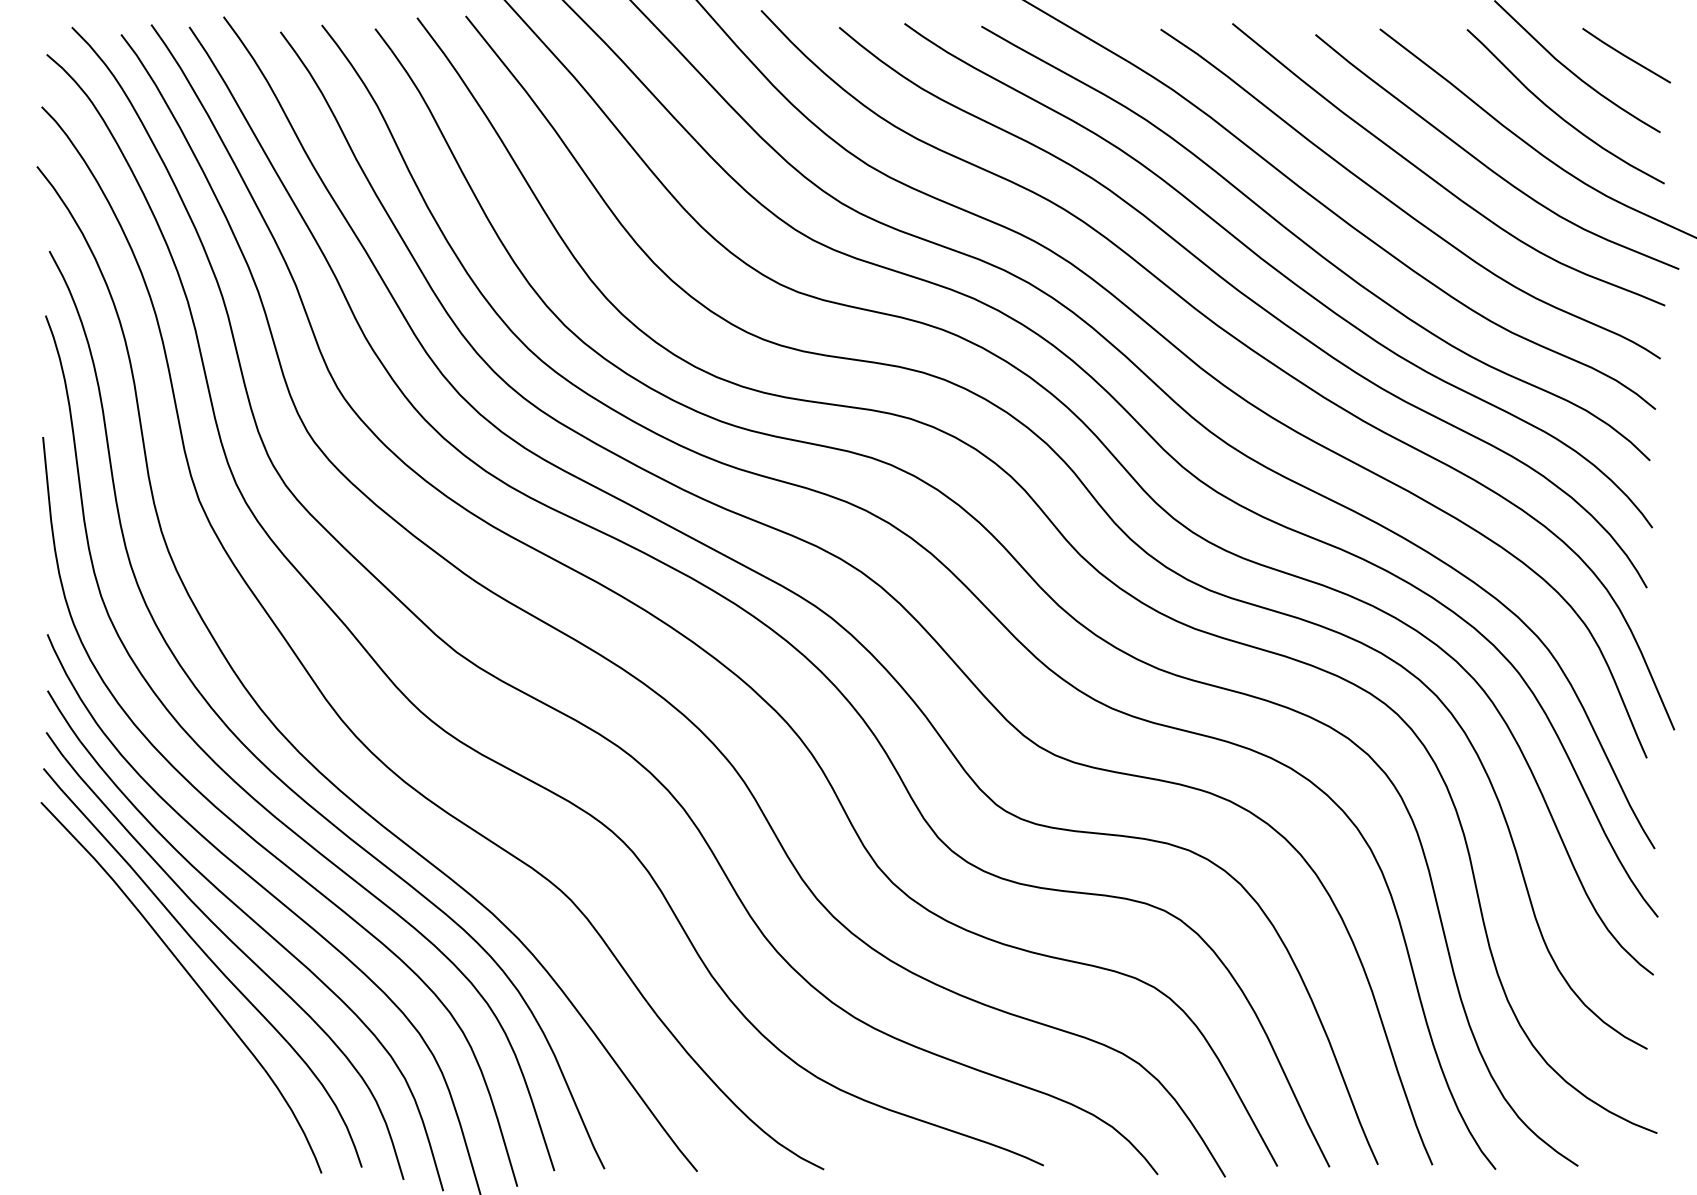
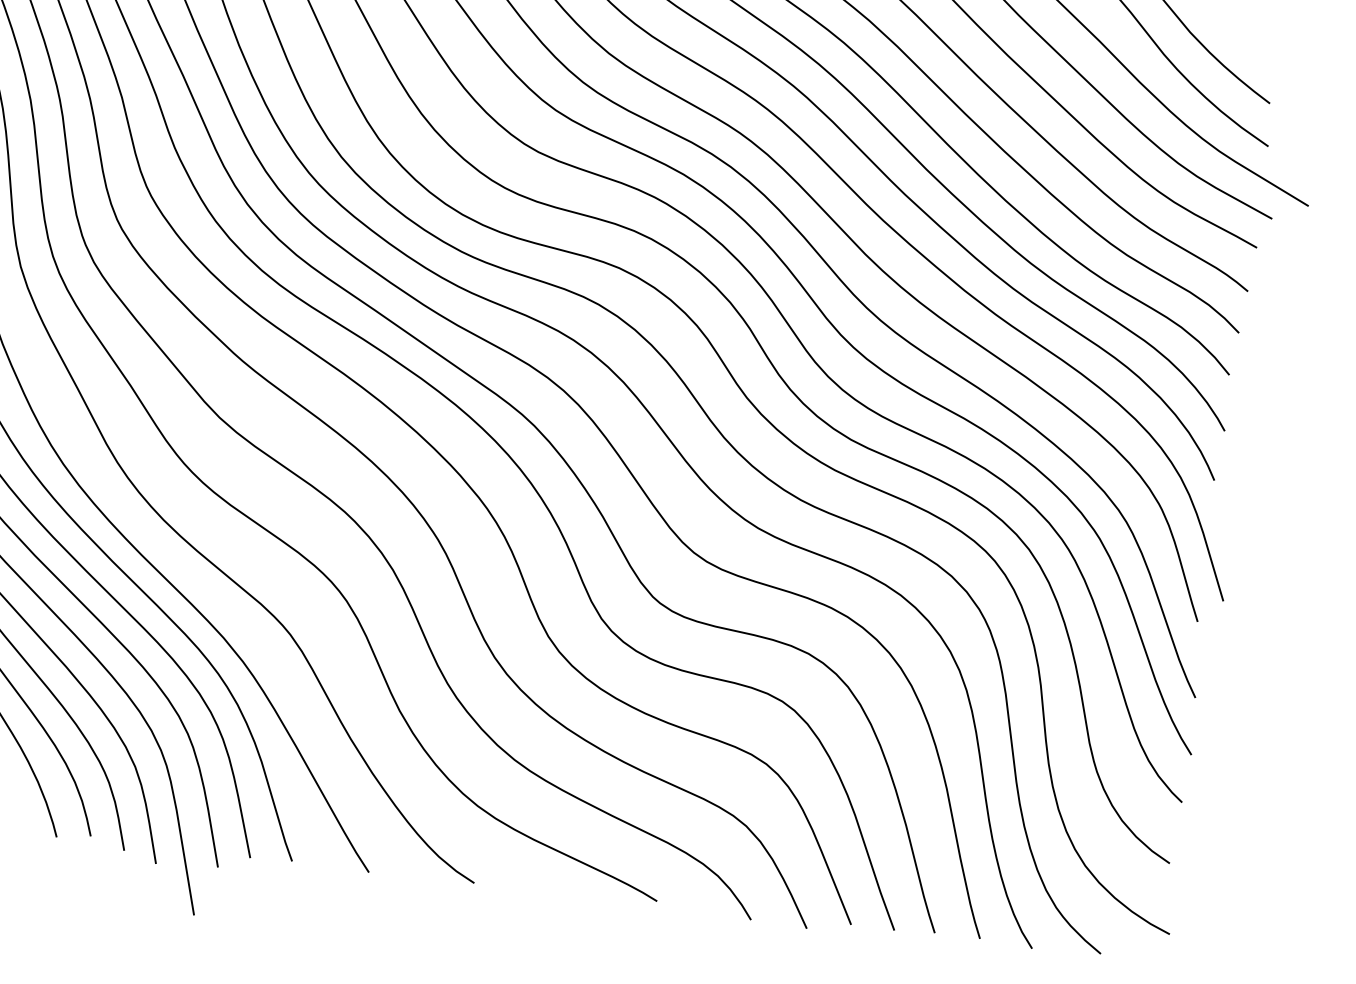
line: (1626, 55) -> (1249, 36), removed

